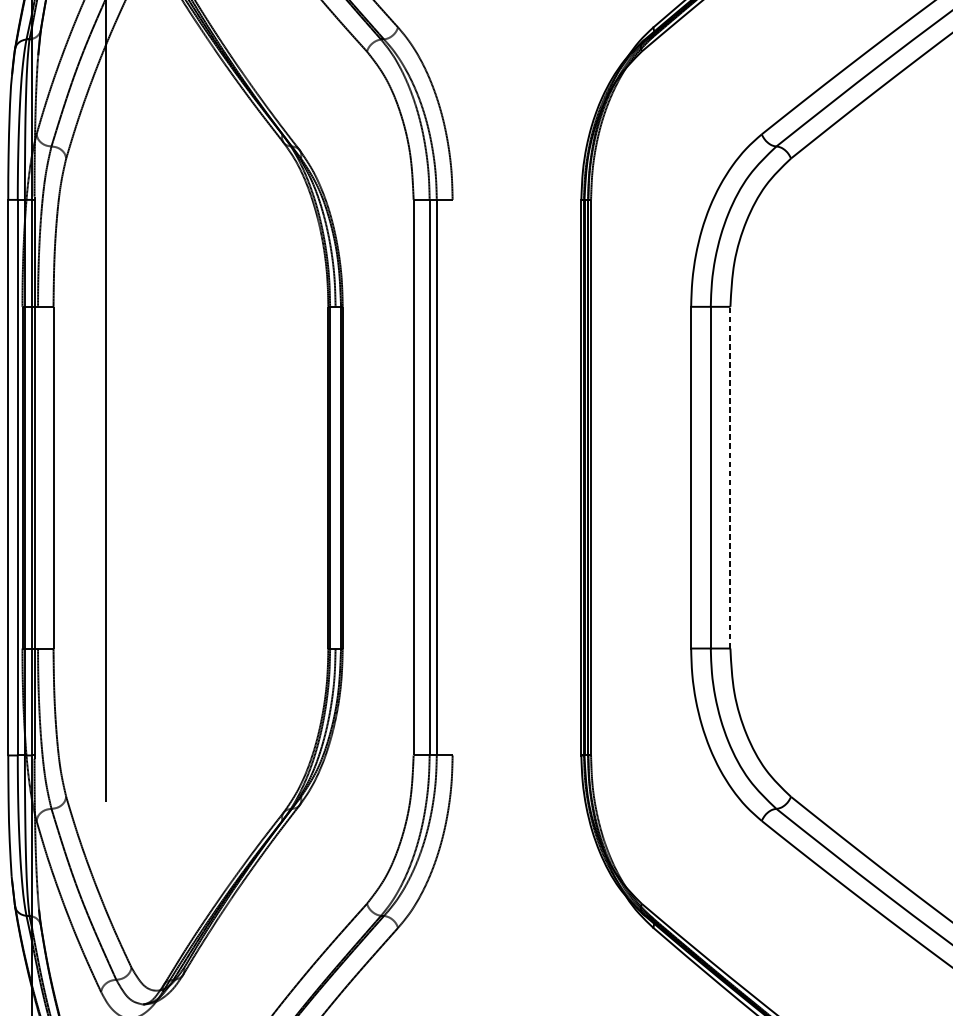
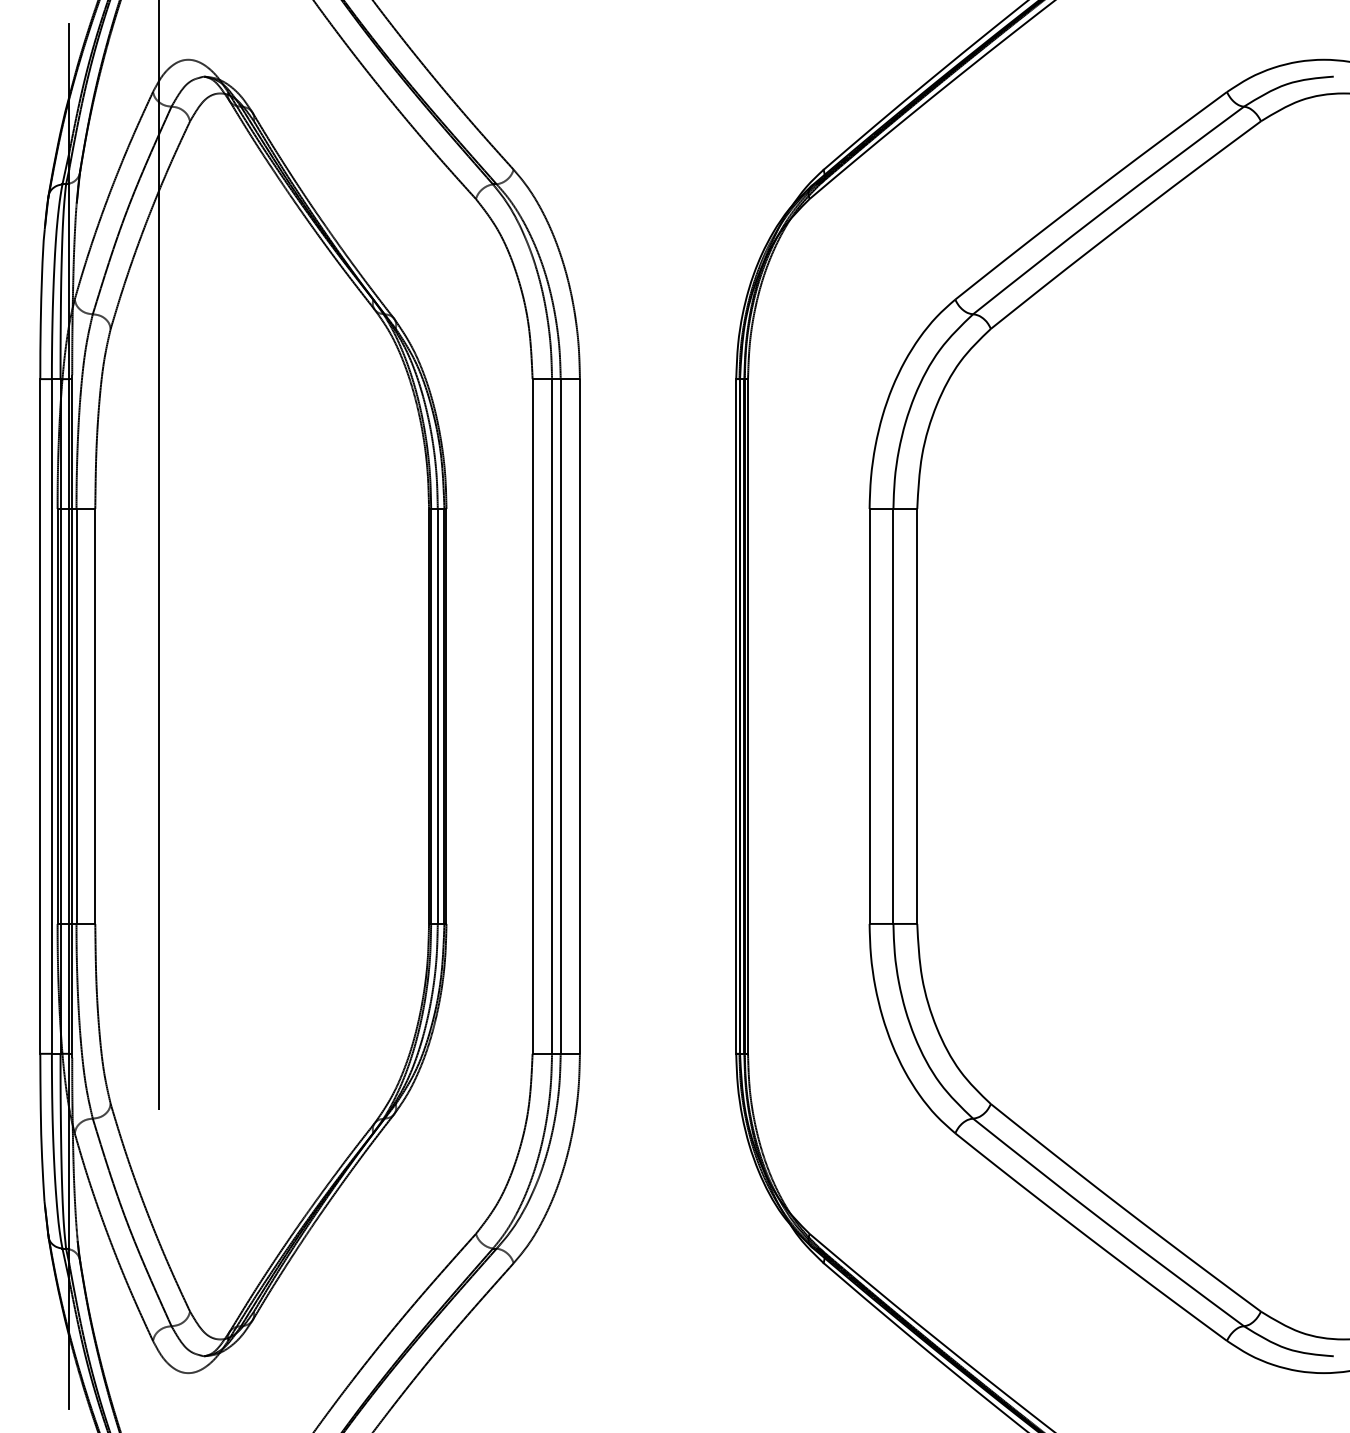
line: (730, 476) -> (917, 715), dashed -> solid
line: (38, 477) -> (76, 716), added
line: (335, 477) -> (437, 716), added
line: (452, 477) -> (579, 716), added

